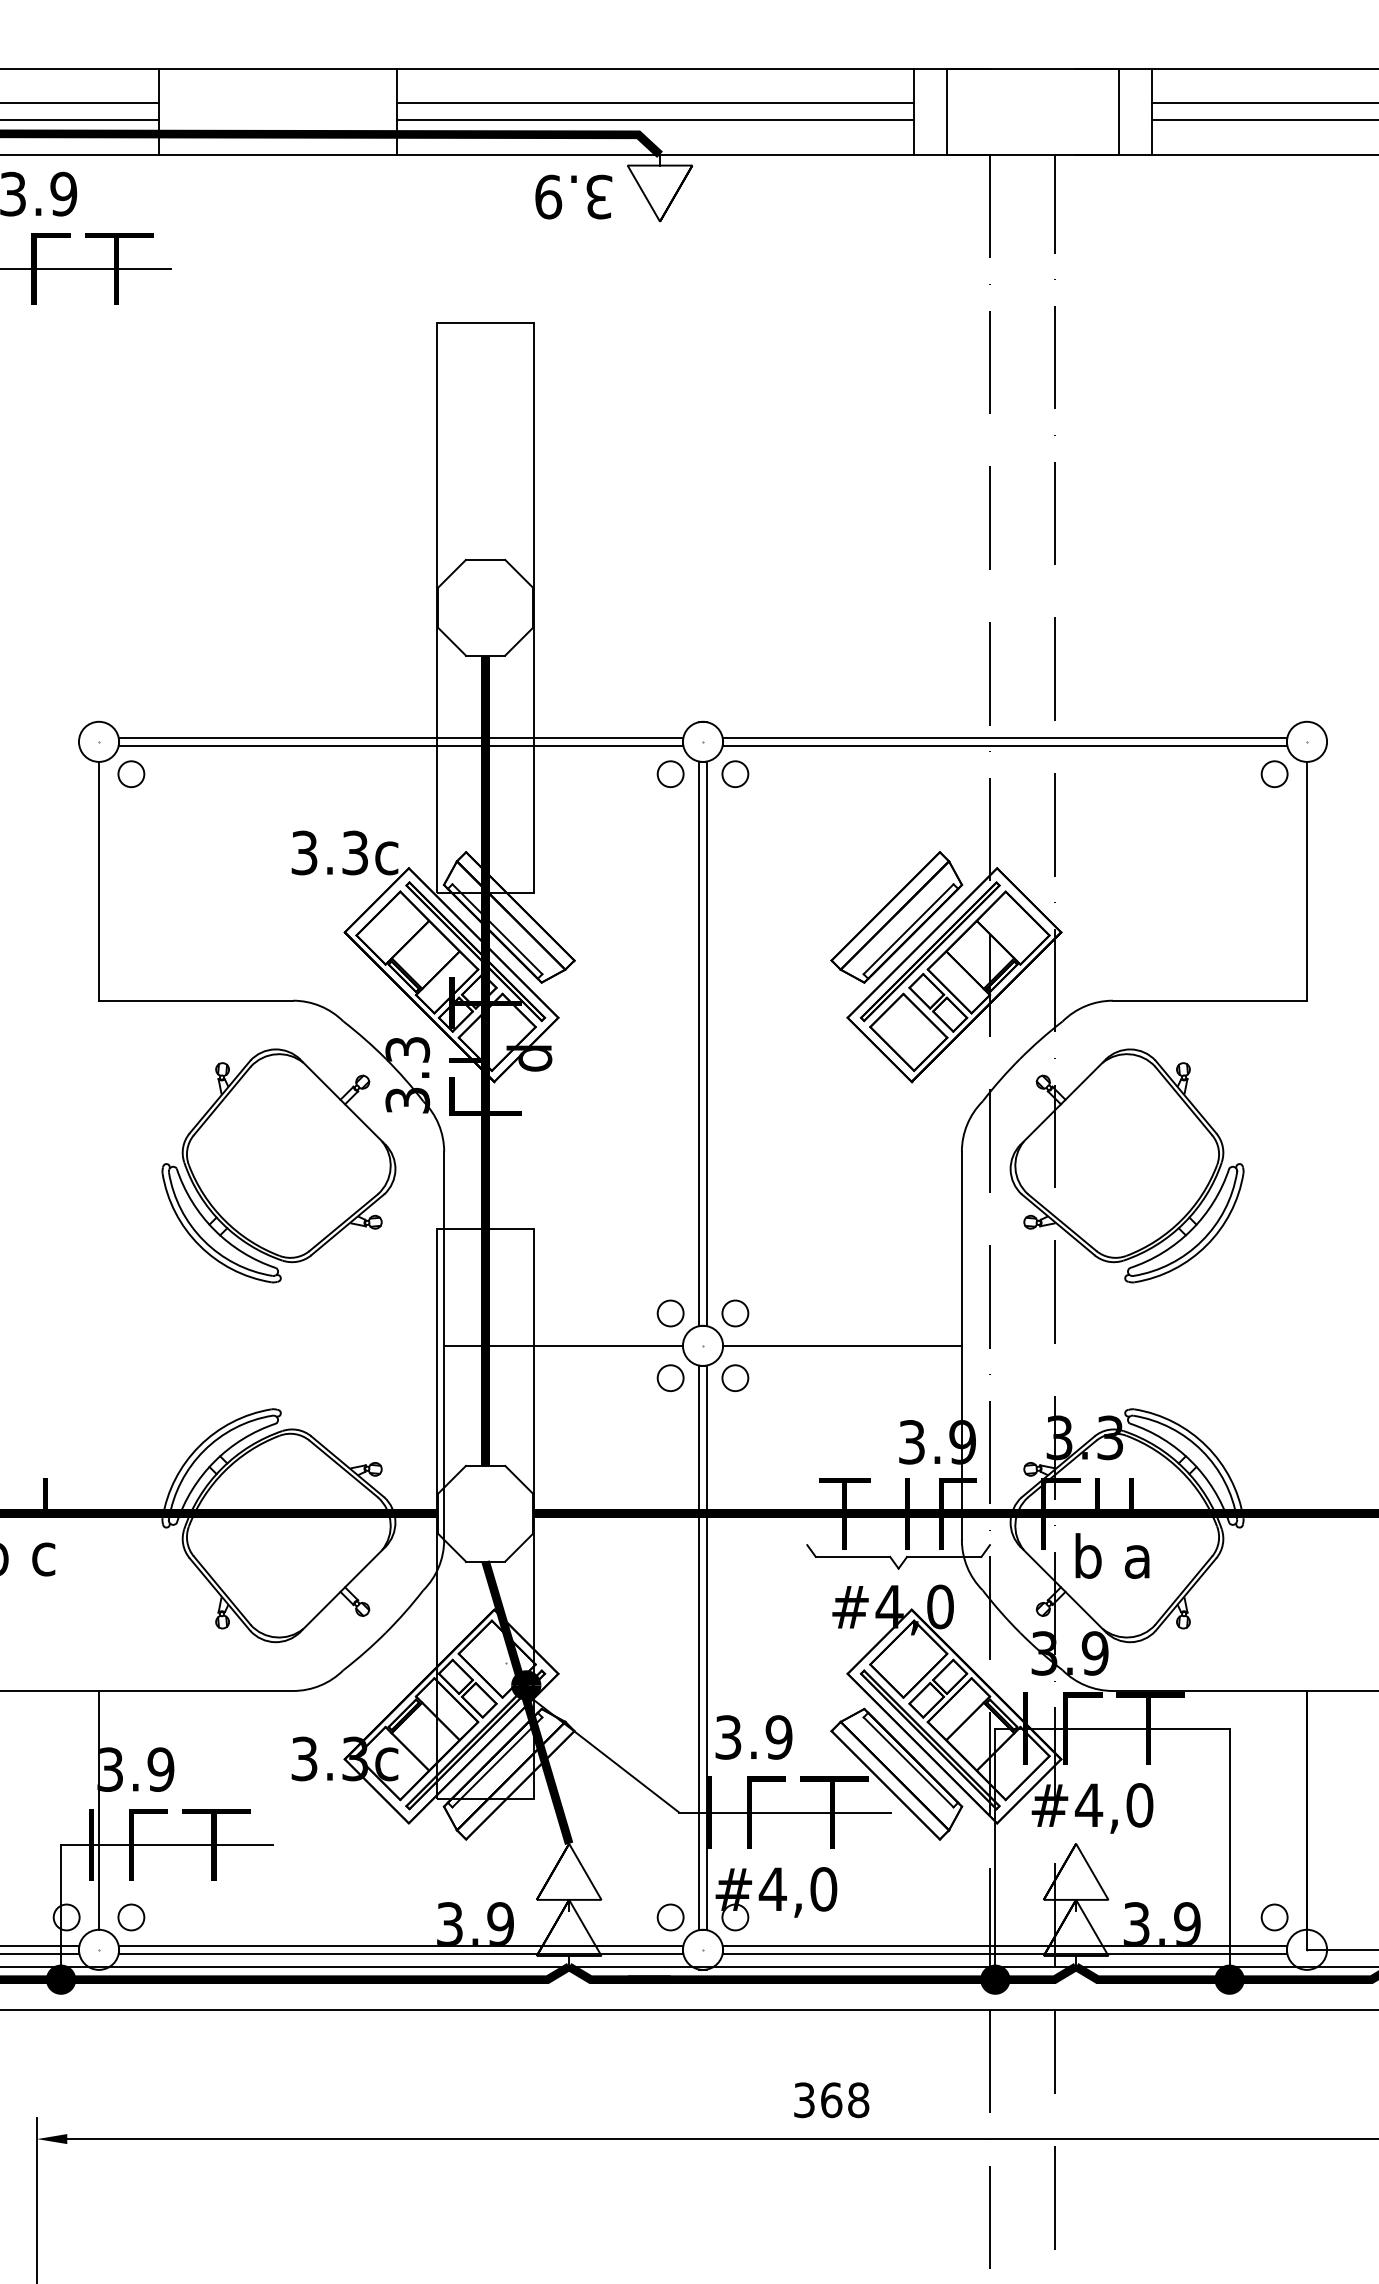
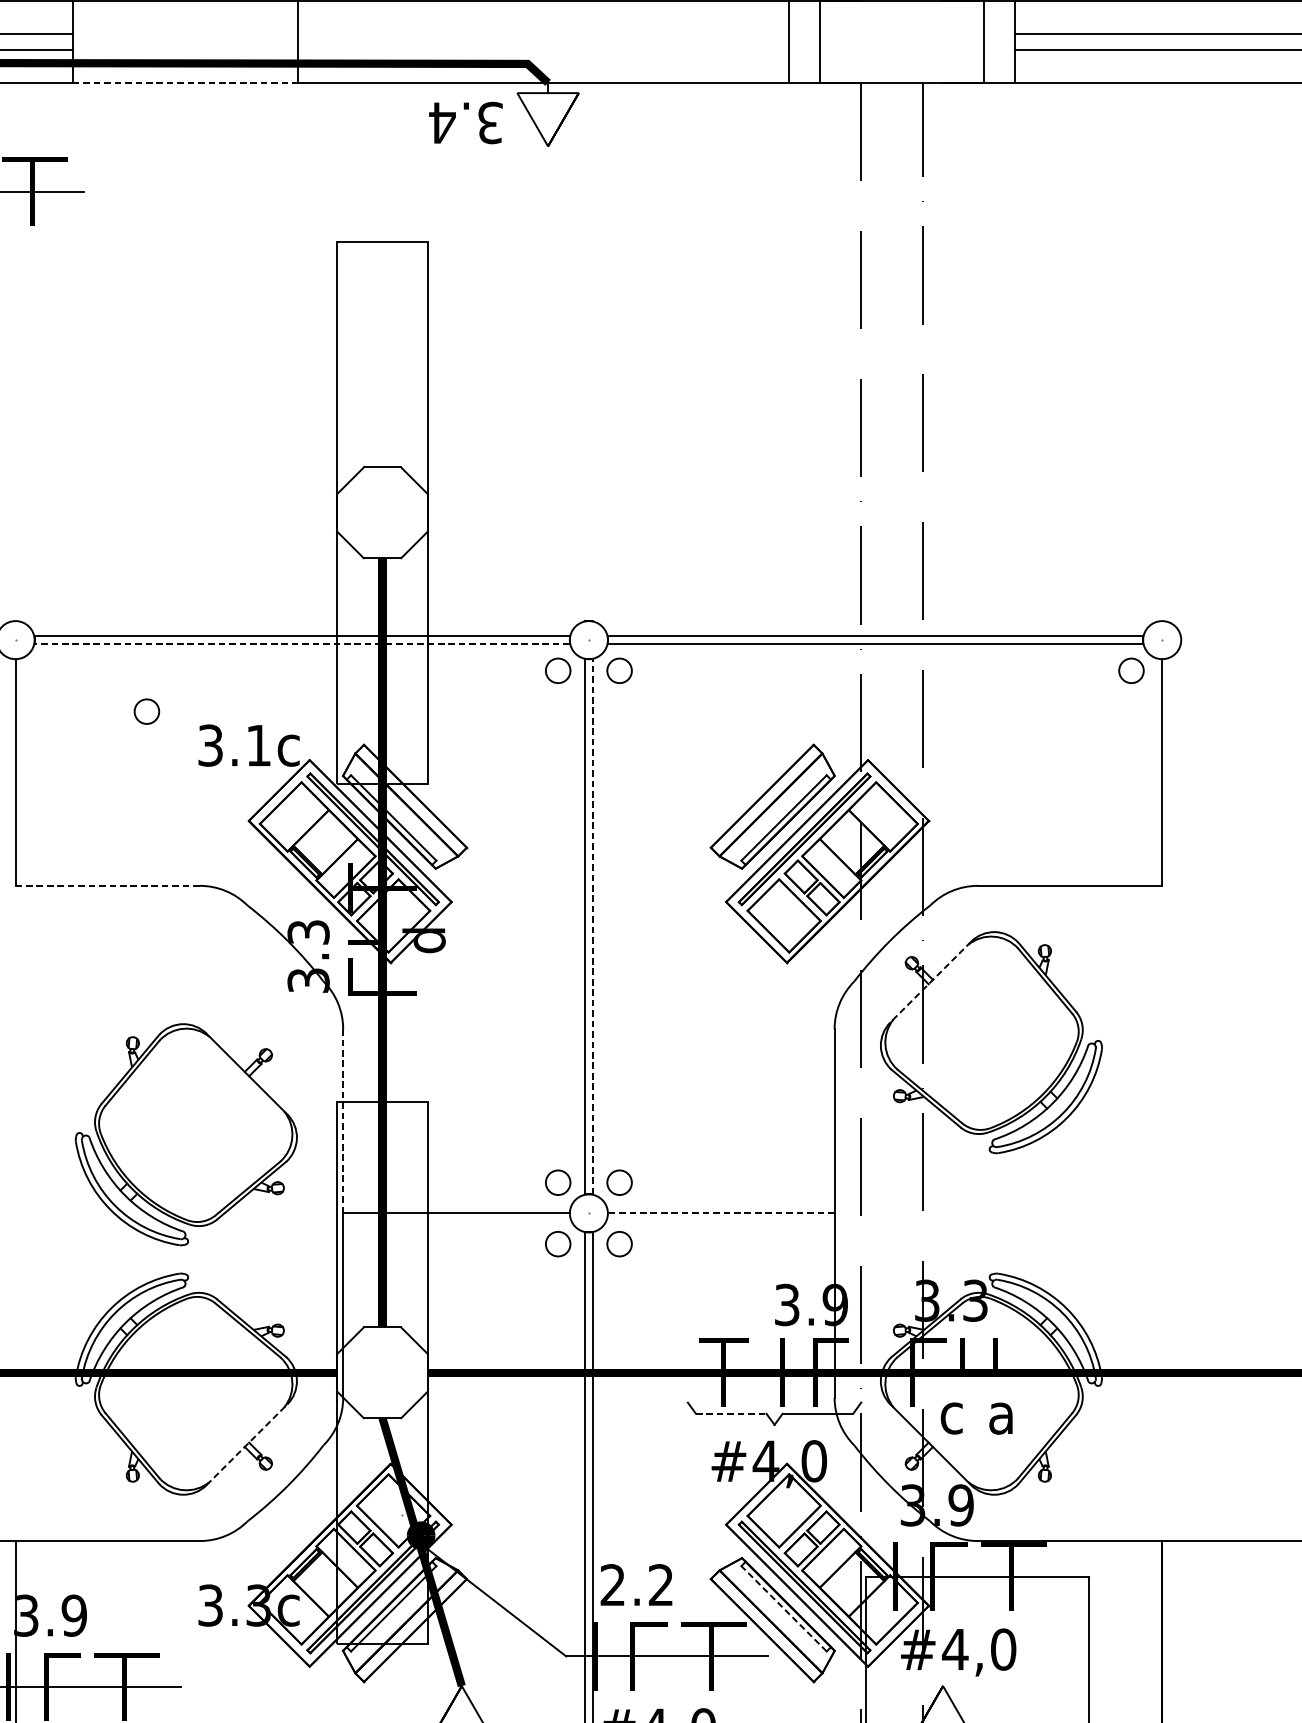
line: (655, 103) -> (543, 34), removed
line: (655, 120) -> (543, 50), removed
line: (278, 154) -> (185, 82), solid -> dashed
text: (548, 196) -> (442, 122), 3.9 -> 3.4
line: (401, 745) -> (302, 643), solid -> dashed
circle: (131, 773) -> (147, 710), moved
text: (354, 852) -> (258, 745), 3.3c -> 3.1c
line: (196, 1000) -> (108, 885), solid -> dashed
line: (706, 1043) -> (592, 926), solid -> dashed
line: (1062, 1102) -> (930, 982), solid -> dashed
part: (278, 1165) -> (185, 1134), moved
line: (444, 1249) -> (343, 1121), solid -> dashed
line: (841, 1345) -> (720, 1213), solid -> dashed
text: (1087, 1555) -> (953, 1412), b -> c
line: (853, 1556) -> (731, 1413), solid -> dashed
line: (343, 1589) -> (247, 1444), solid -> dashed
text: (753, 1737) -> (636, 1585), 3.9 -> 2.2
line: (908, 1762) -> (783, 1608), solid -> dashed

